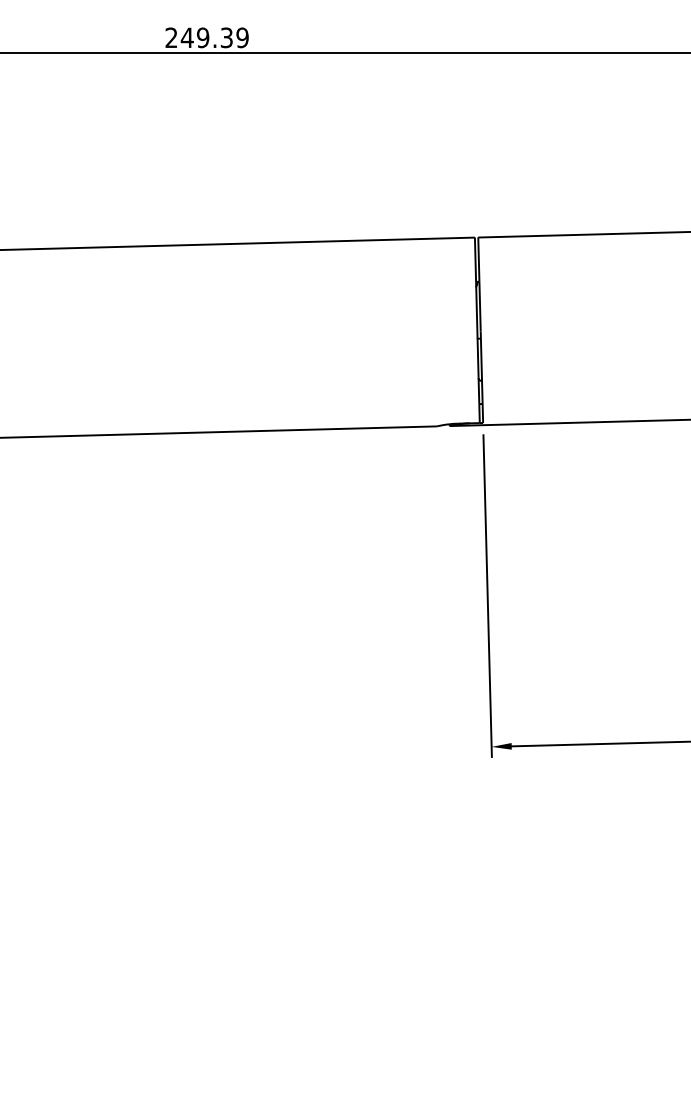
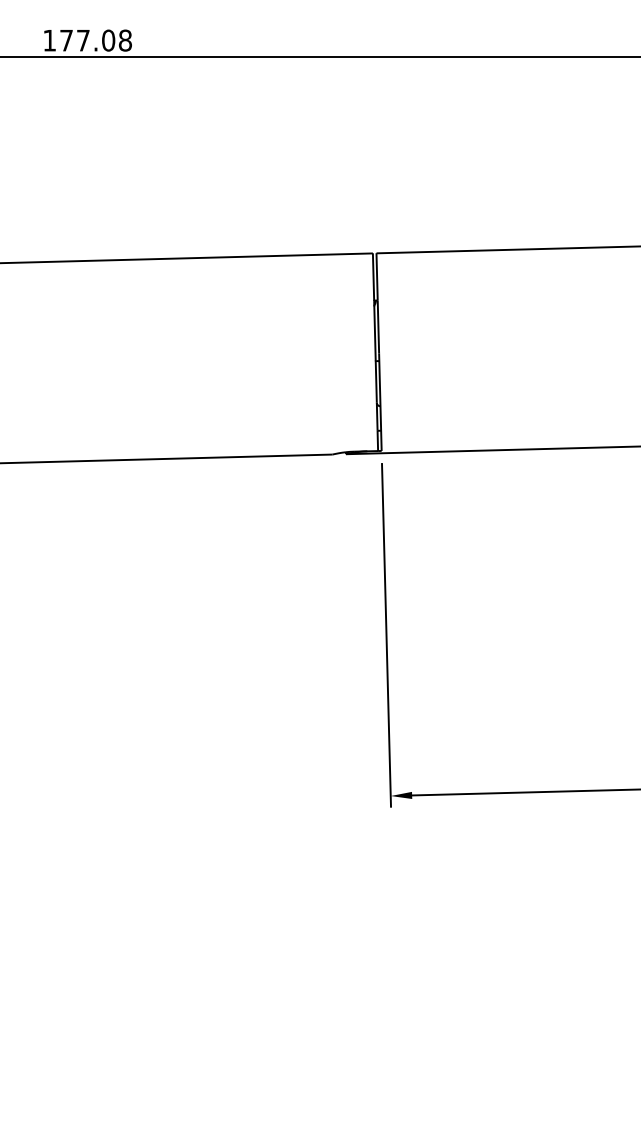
text: (206, 37) -> (86, 40), 249.39 -> 177.08

